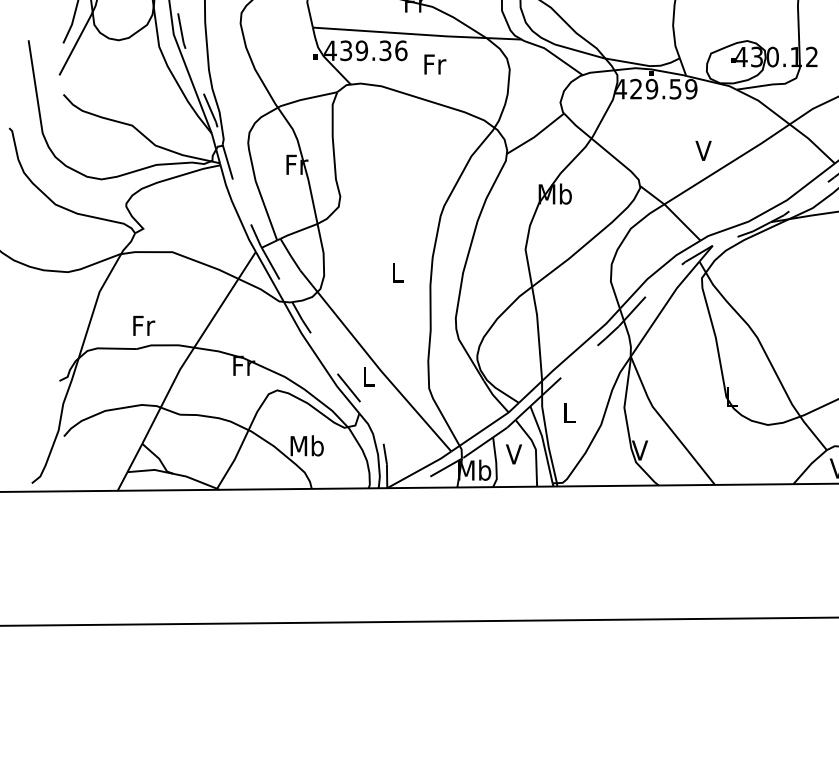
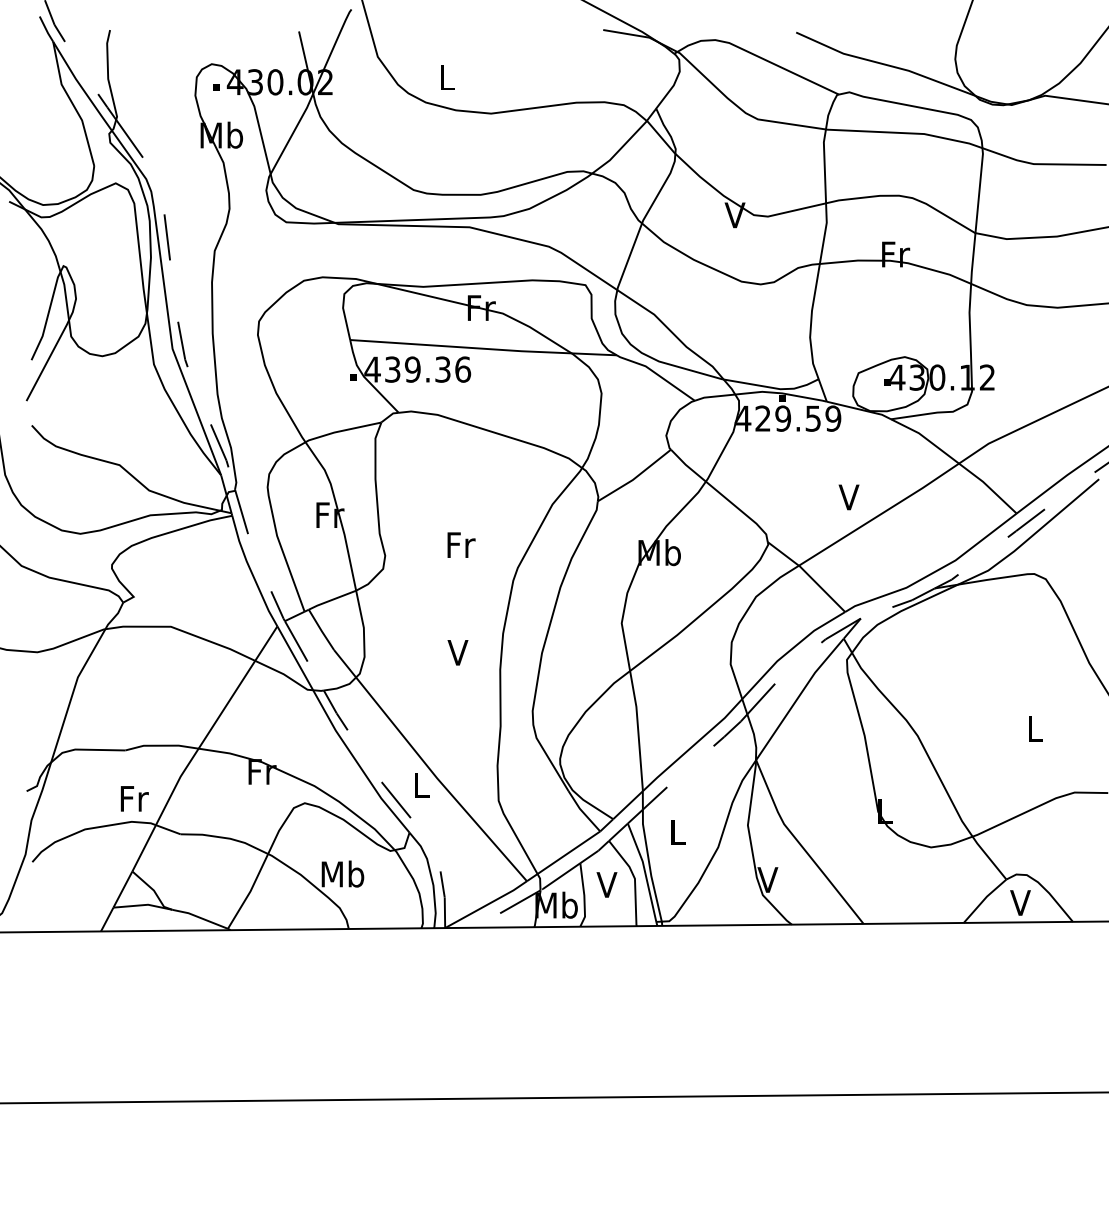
text: (435, 64) -> (461, 544), moved
text: (396, 272) -> (457, 652), L -> V
text: (143, 325) -> (134, 798), moved

